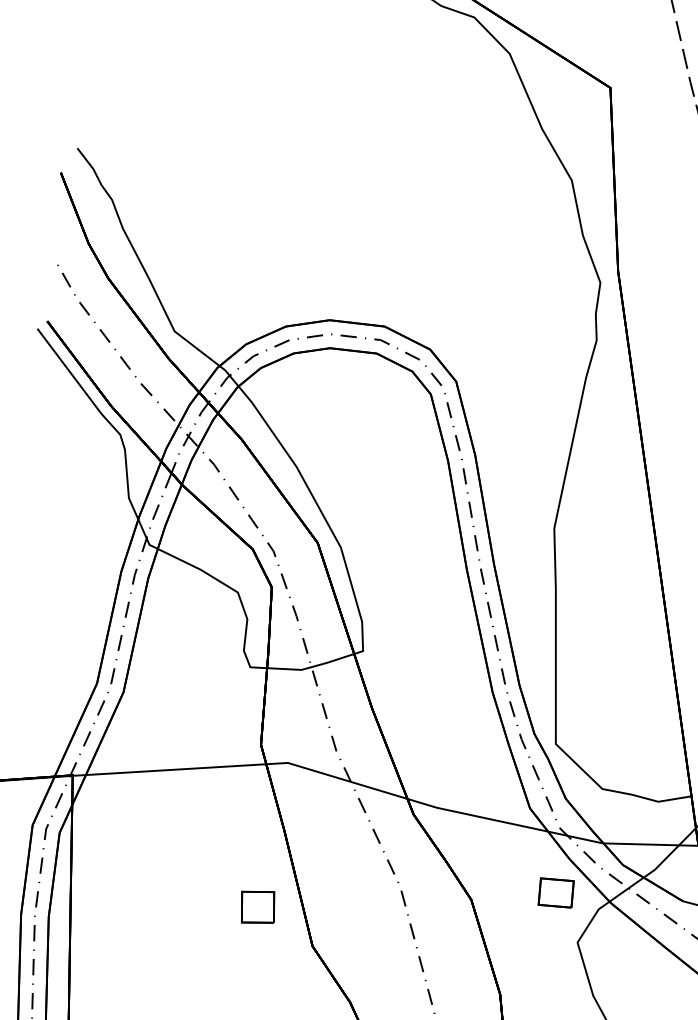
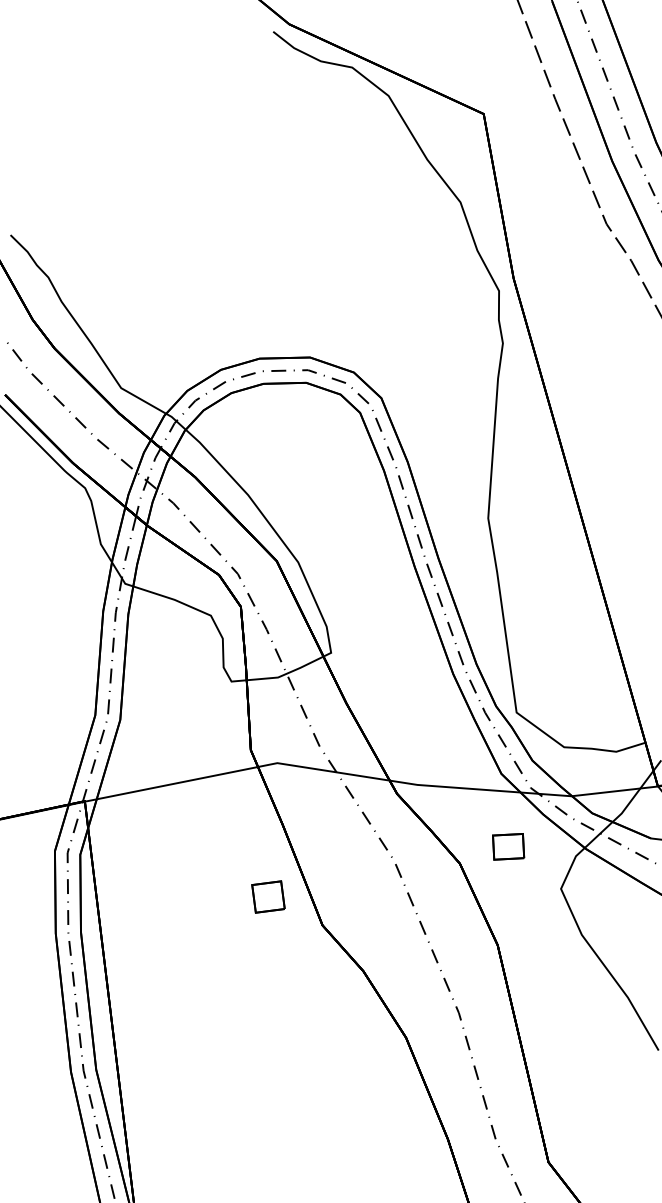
part: (556, 892) -> (508, 846), moved

